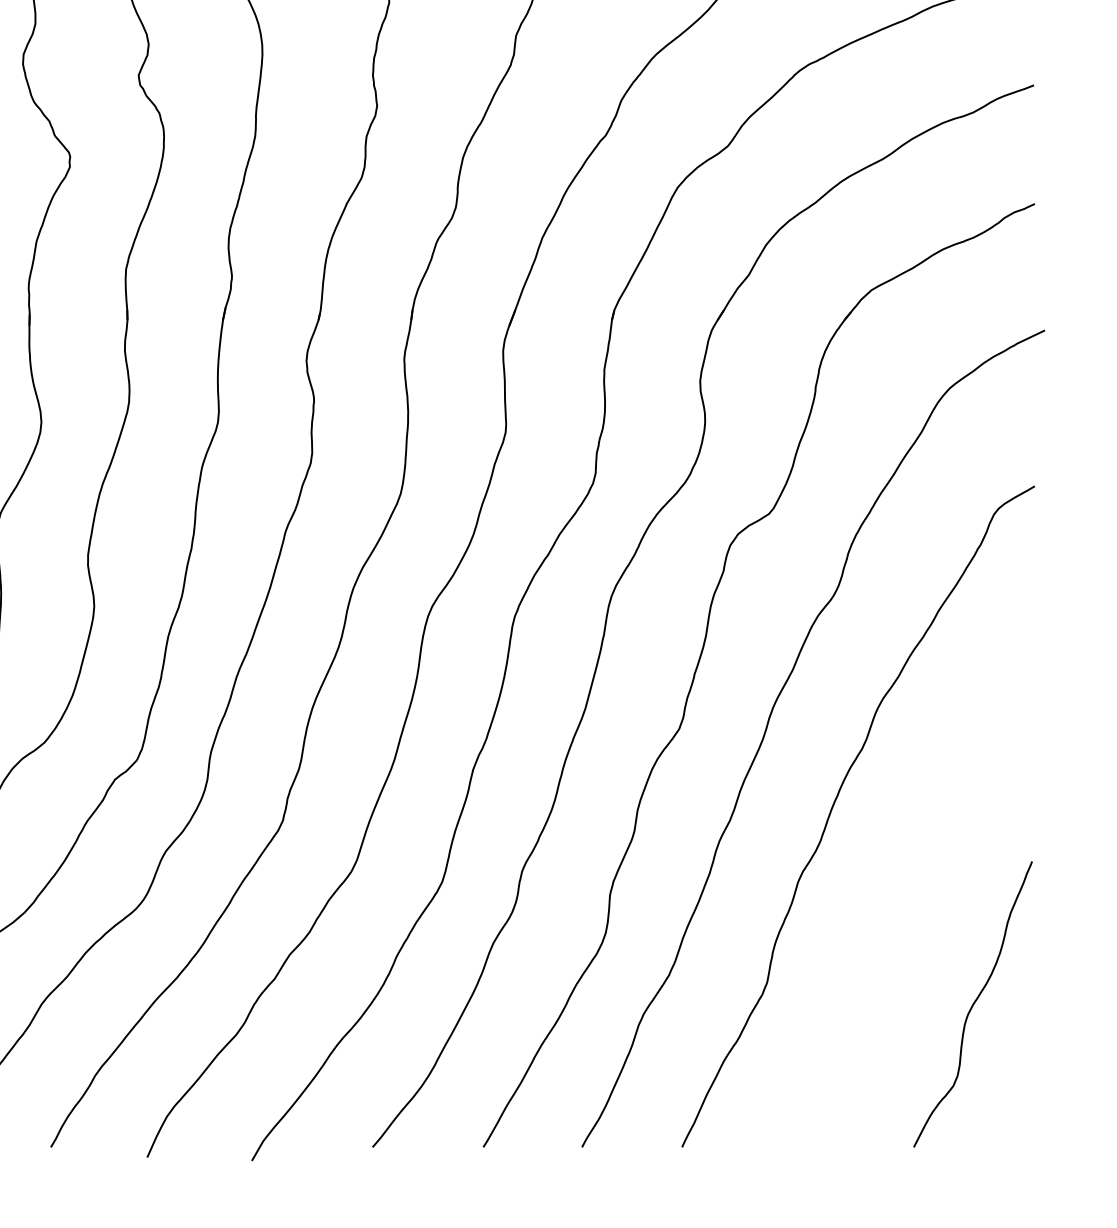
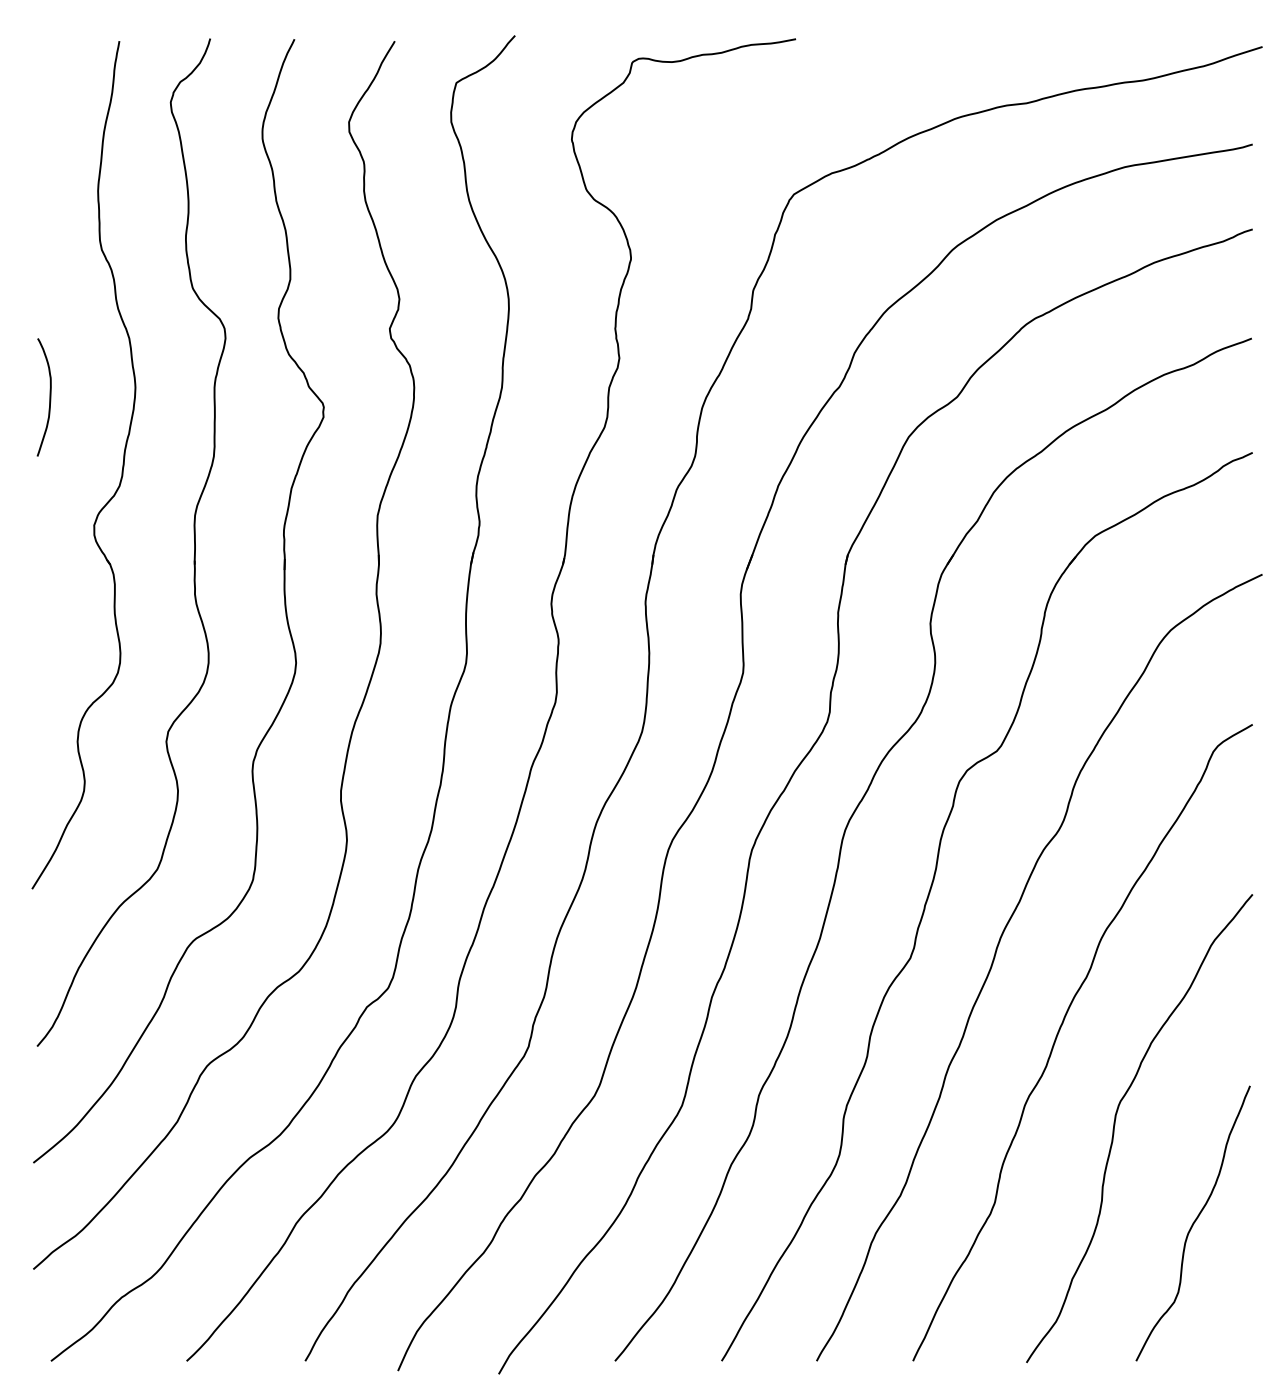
curve: (892, 902) -> (1115, 1125), added

